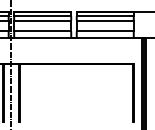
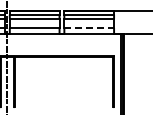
line: (105, 31) -> (89, 28), solid -> dashed

